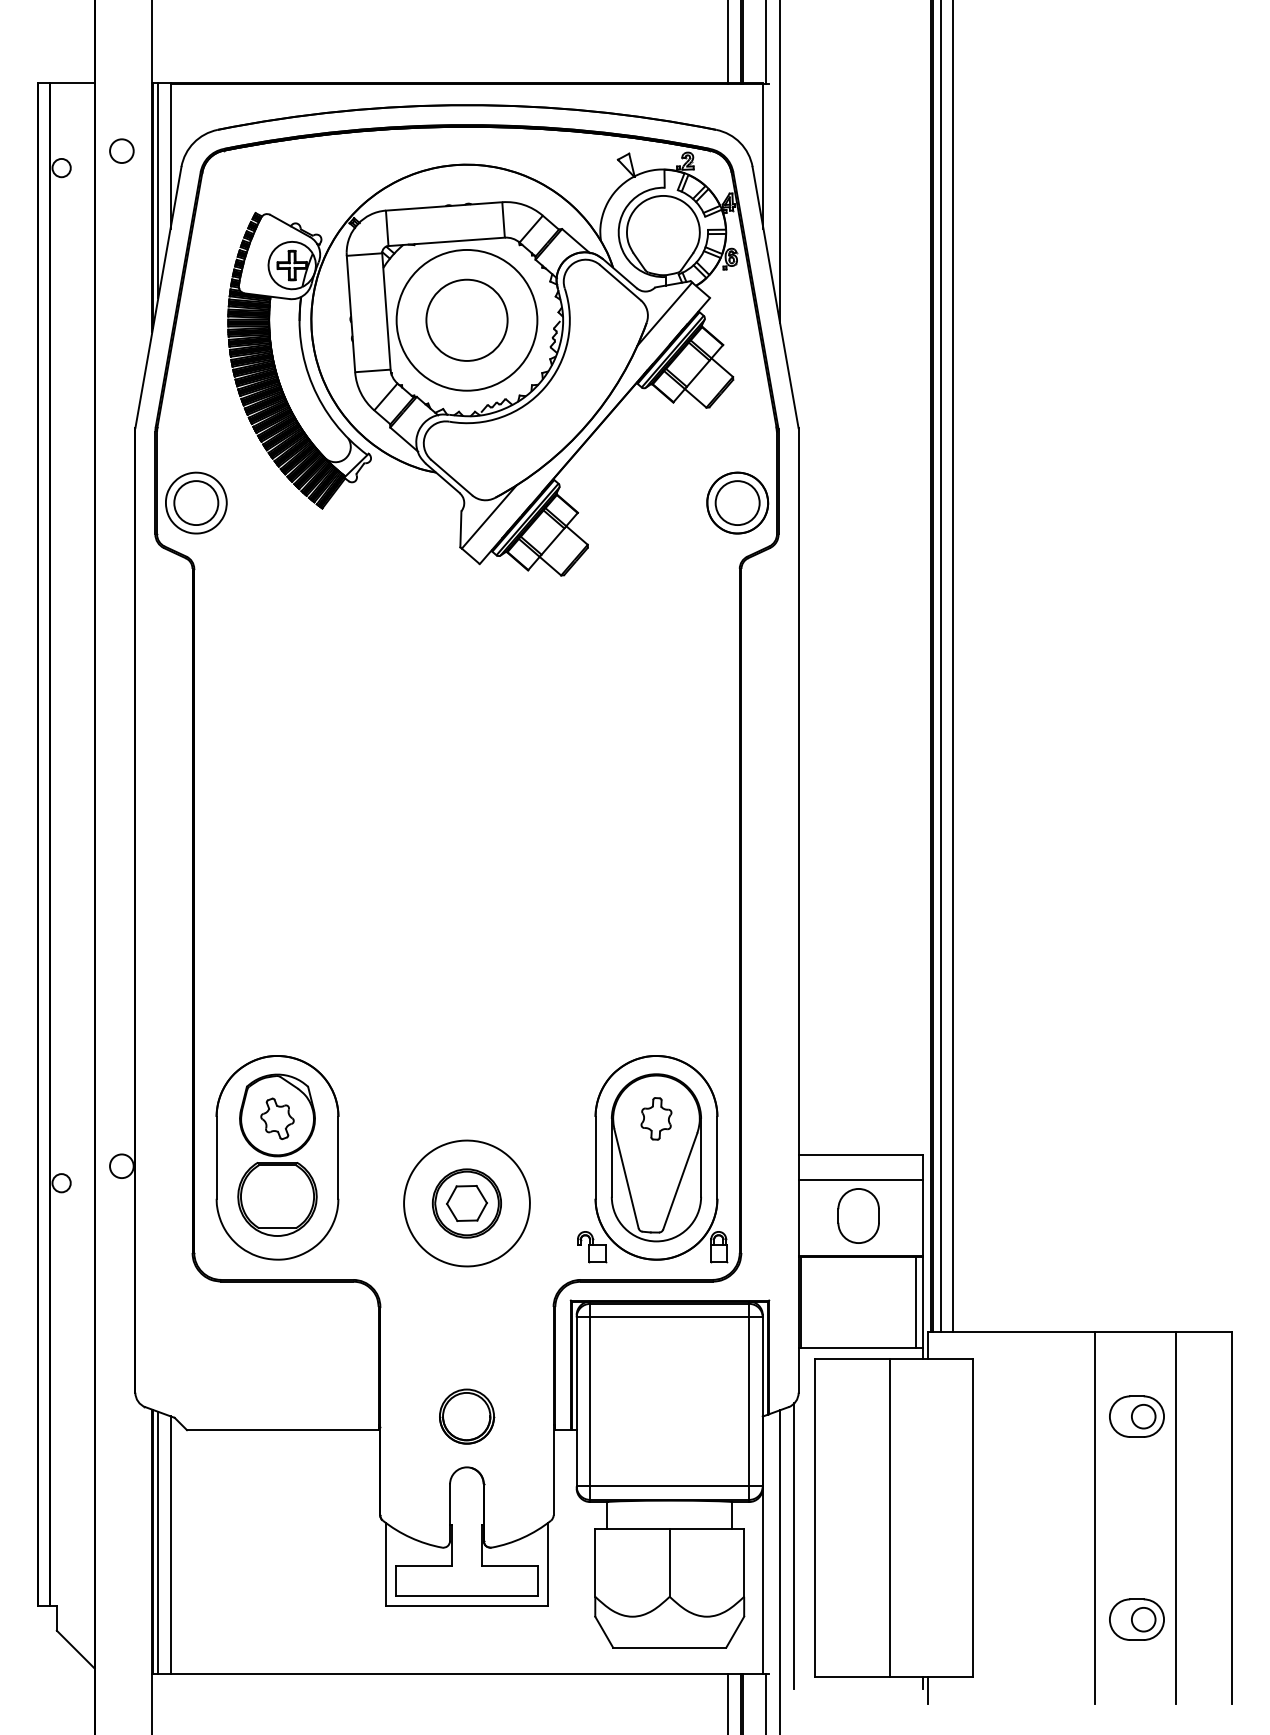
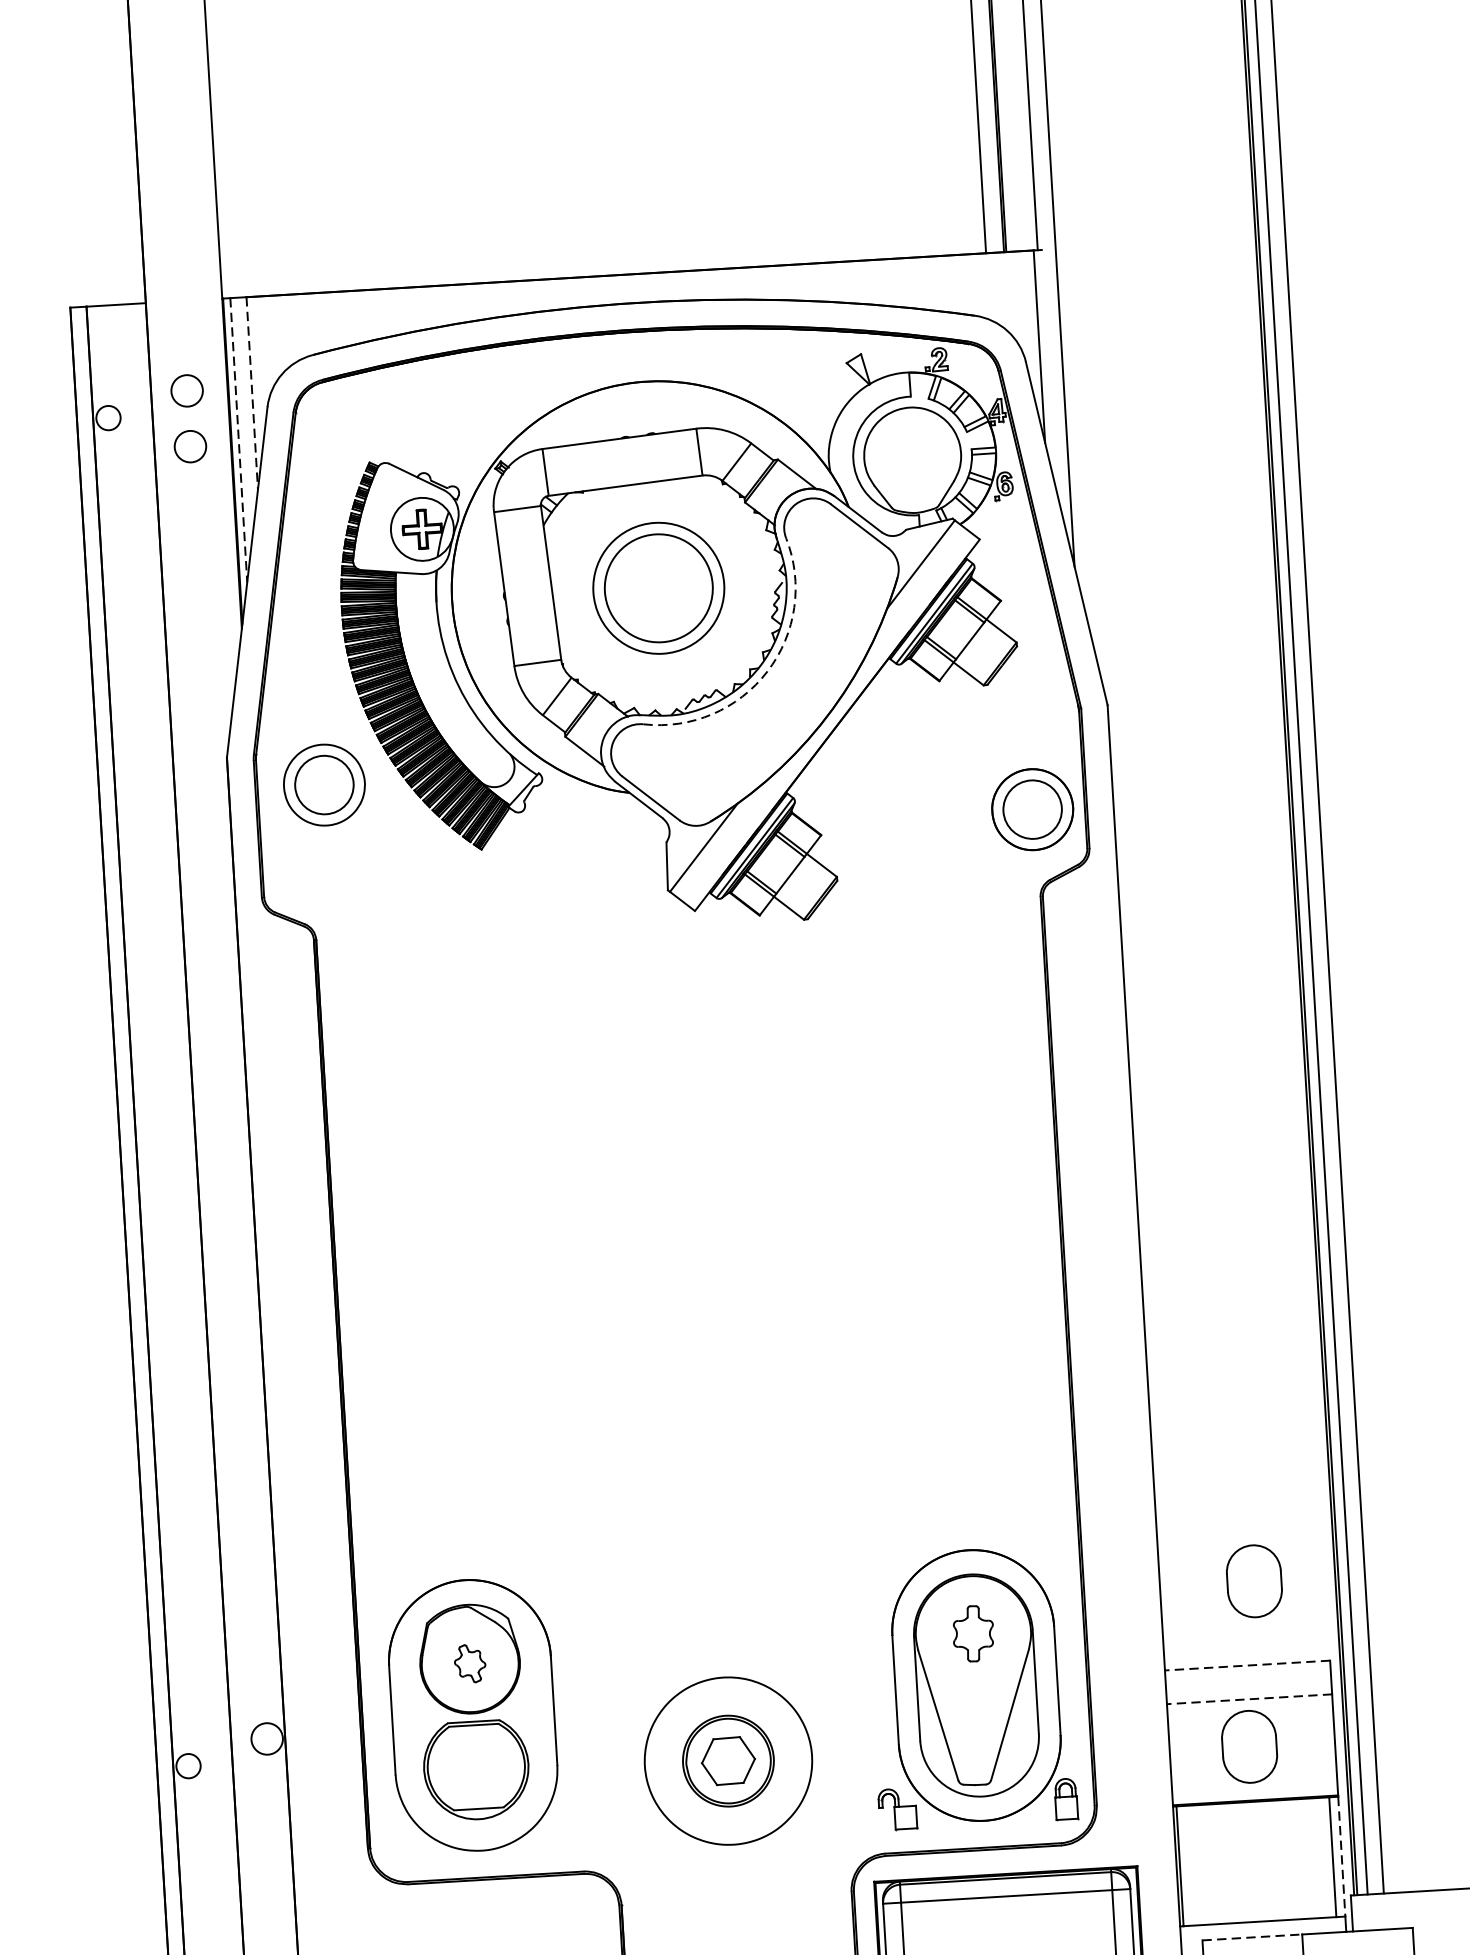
line: (170, 156) -> (252, 394), solid -> dashed
line: (158, 191) -> (238, 441), solid -> dashed
circle: (121, 192) -> (189, 445), added
circle: (466, 319) -> (658, 587), size x0.7
arc: (544, 387) -> (767, 671), solid -> dashed
part: (196, 502) -> (324, 784), moved
part: (869, 1091) -> (1254, 1580), added
part: (277, 1118) -> (470, 1663), size x0.7
line: (860, 1154) -> (1247, 1665), solid -> dashed
line: (860, 1180) -> (1249, 1699), solid -> dashed
line: (922, 1303) -> (1341, 1857), solid -> dashed
line: (852, 1359) -> (1252, 1937), solid -> dashed

